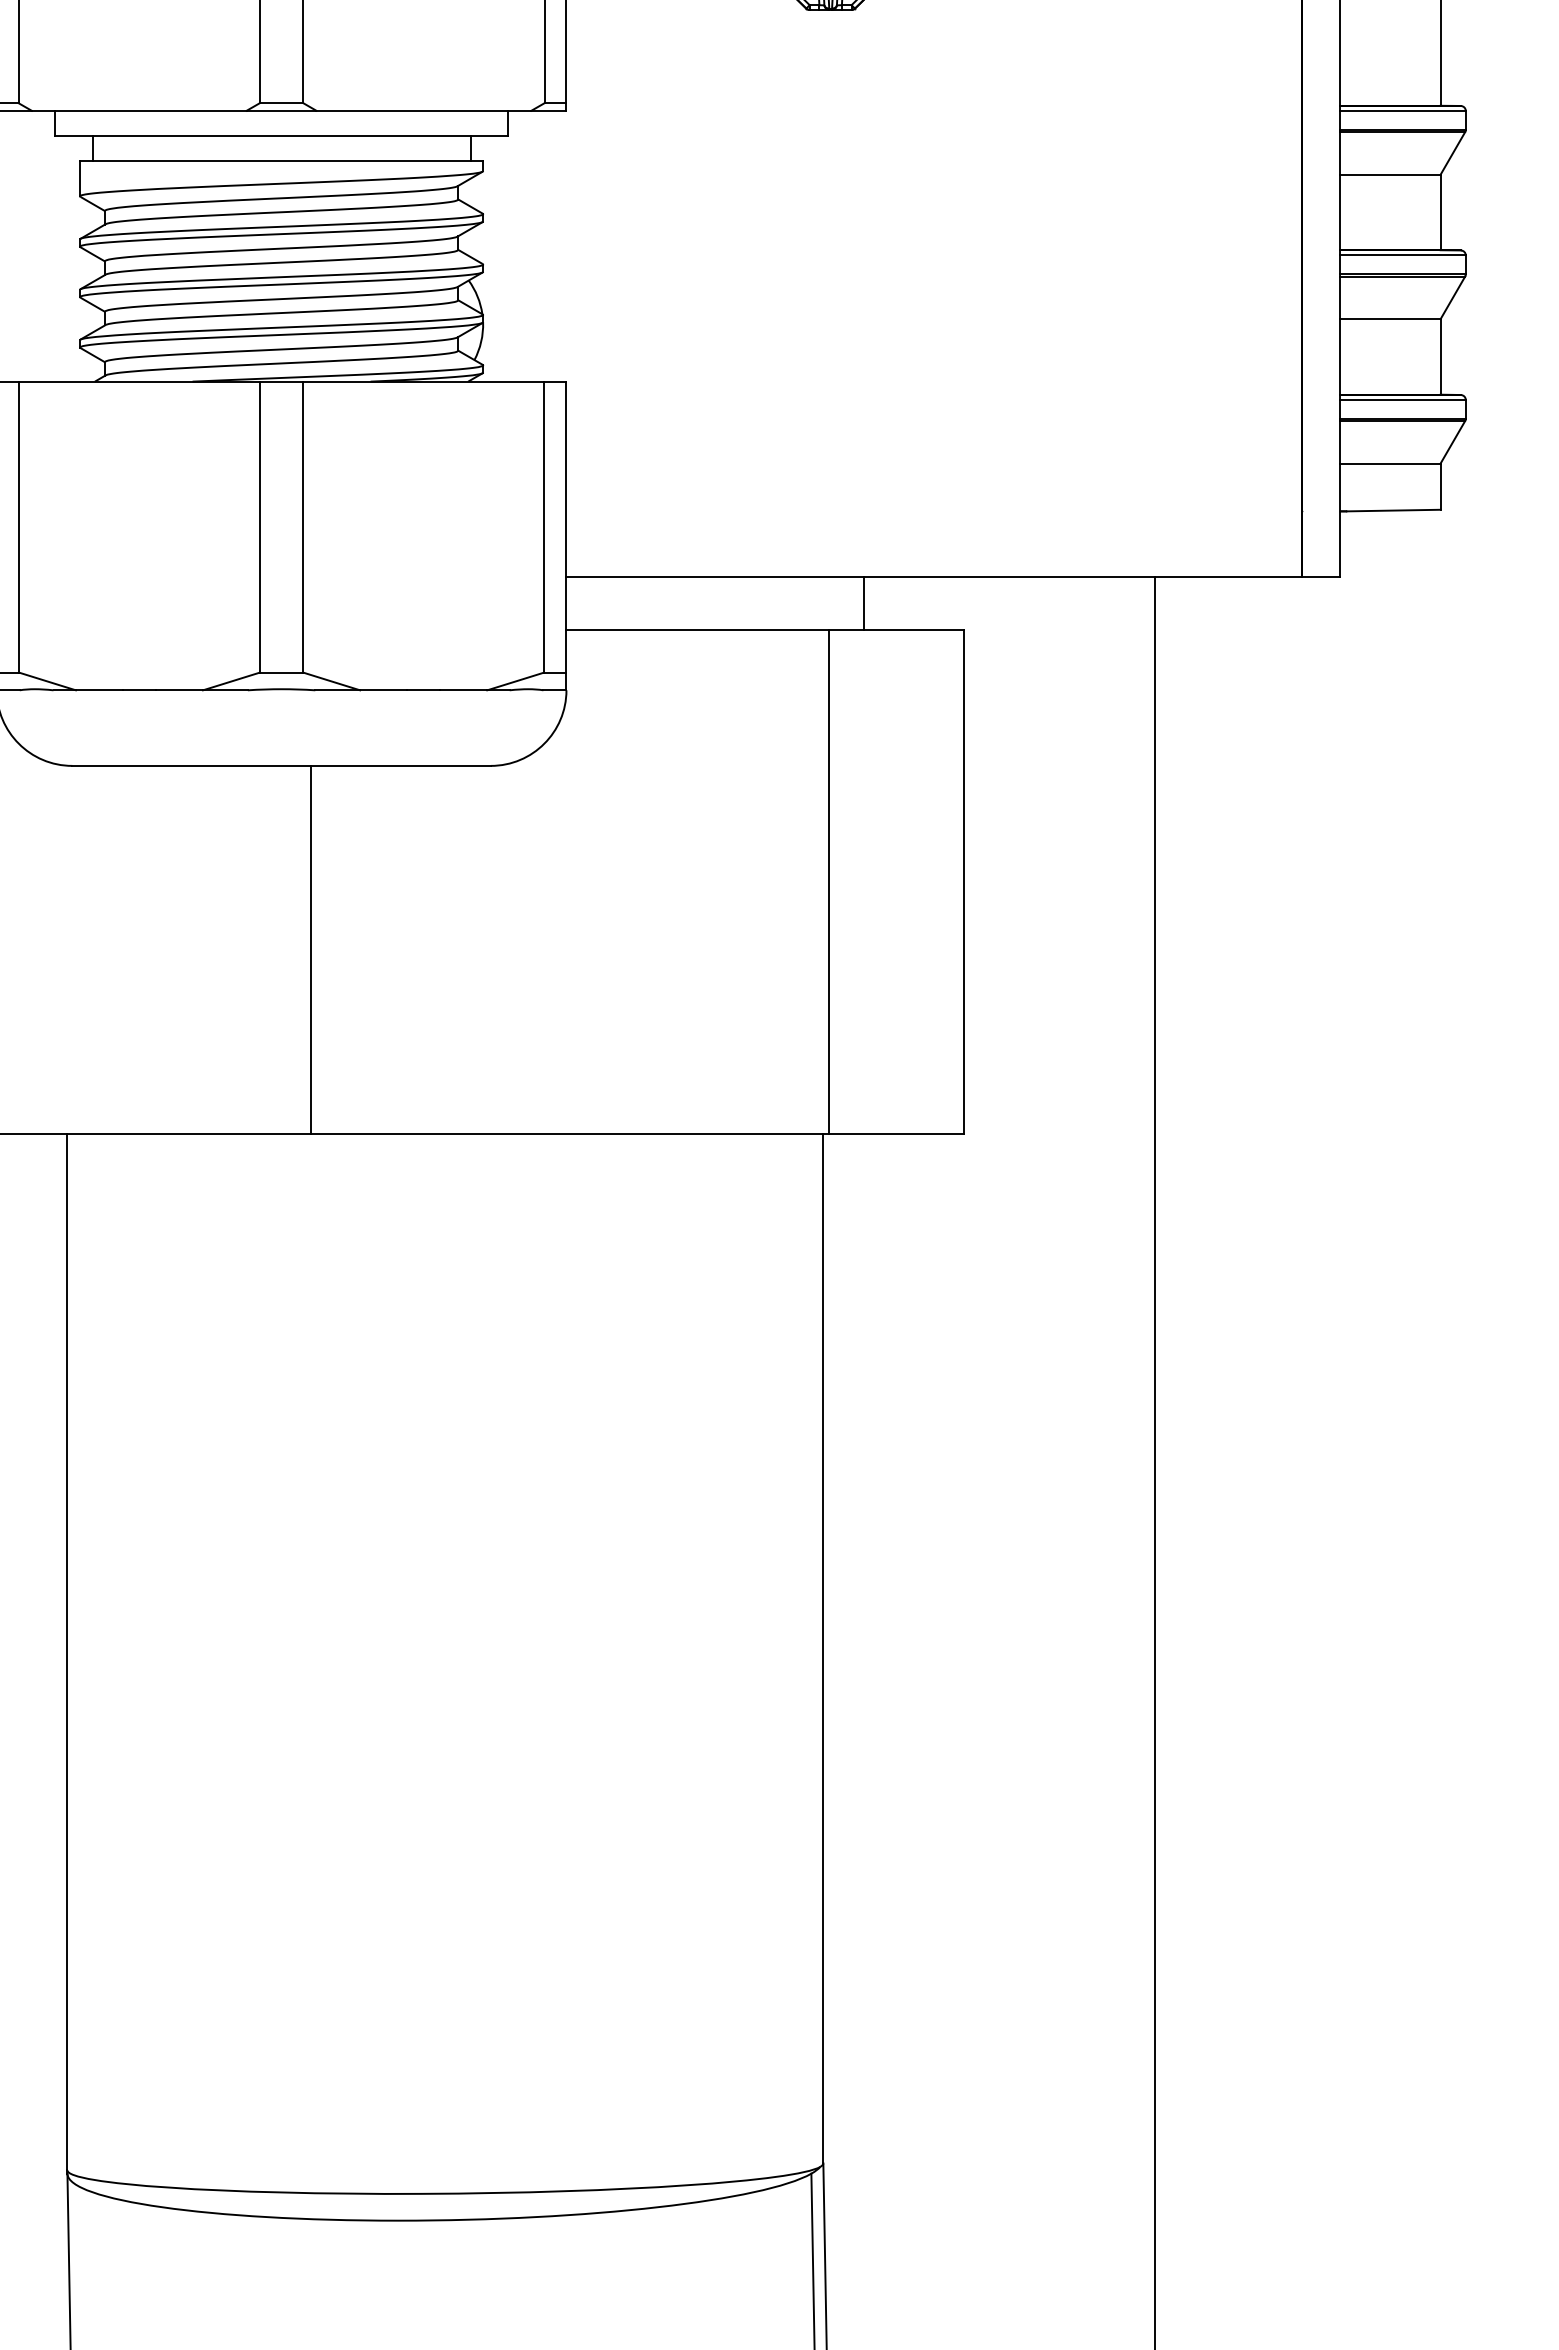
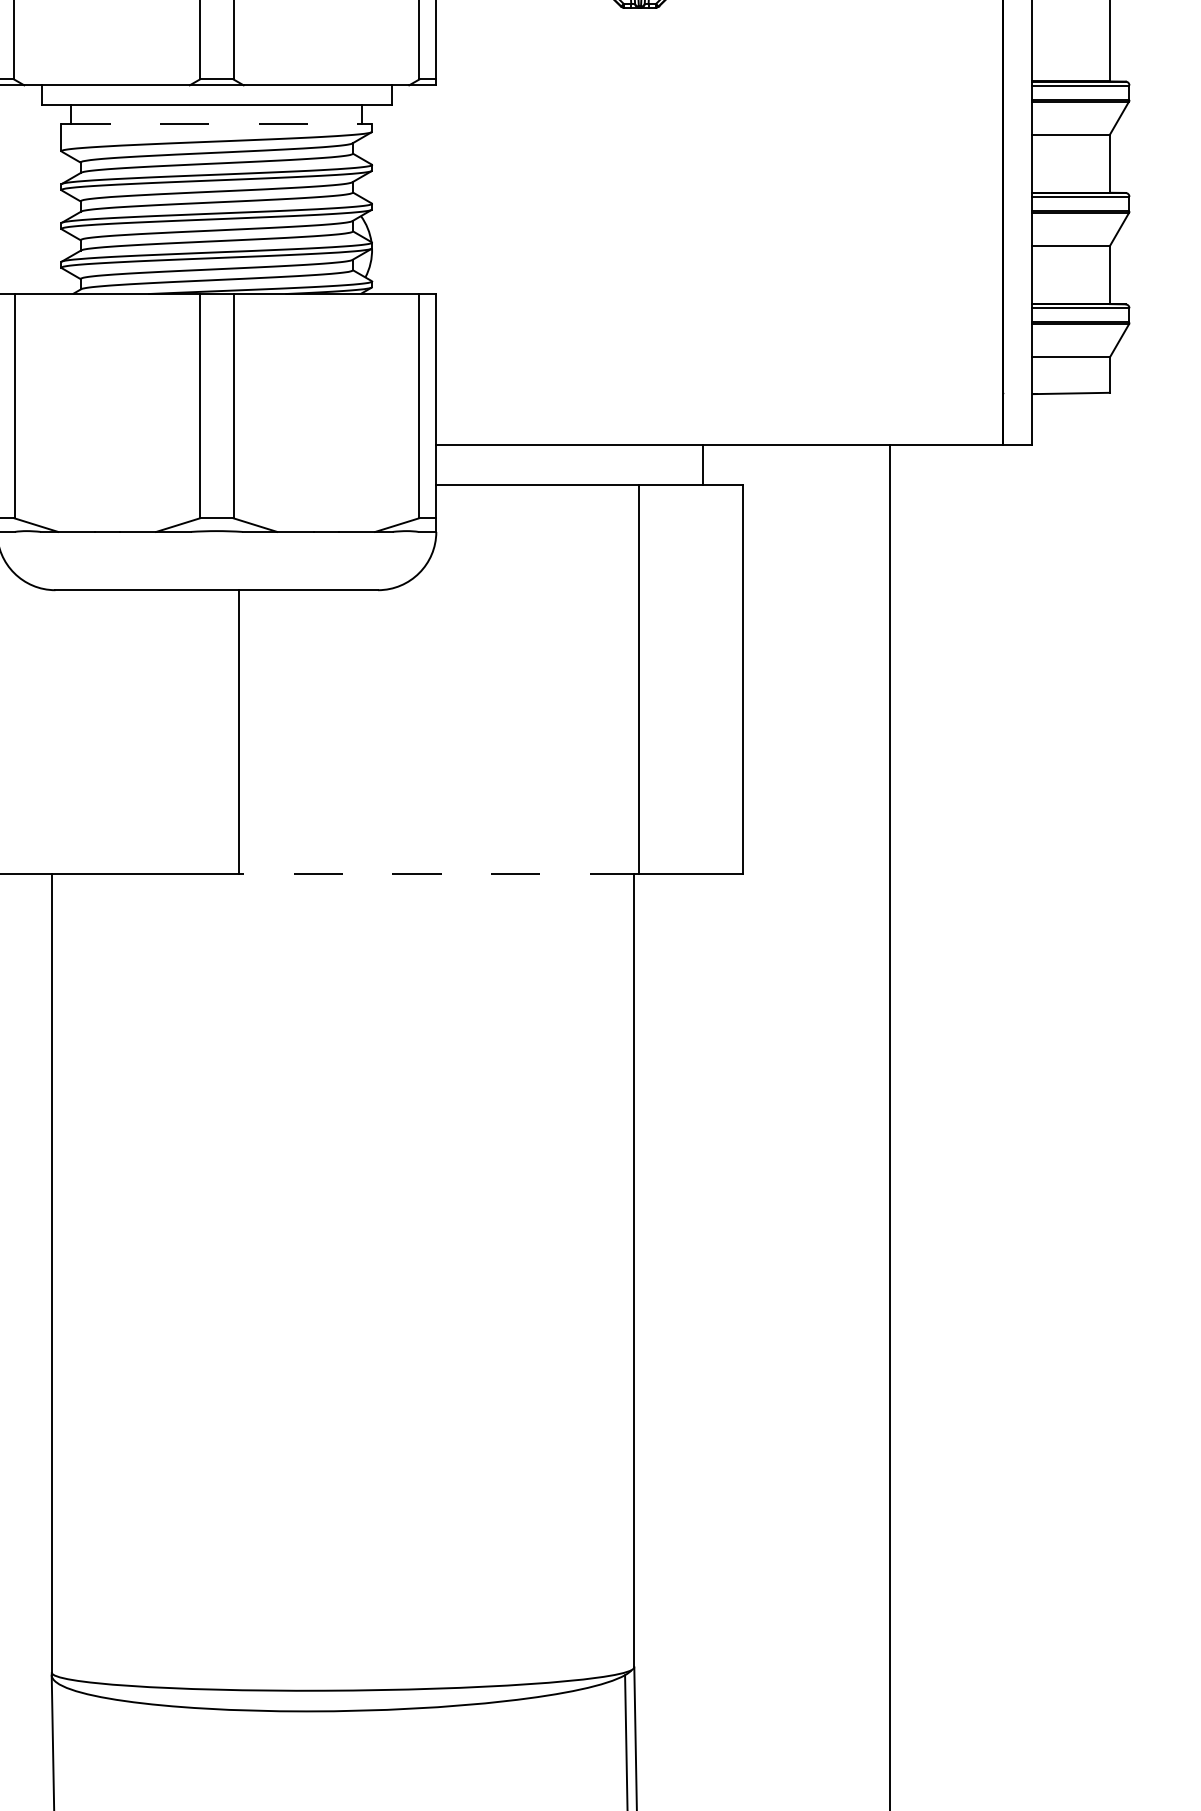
line: (281, 161) -> (216, 124), solid -> dashed
line: (864, 602) -> (703, 464), moved
line: (569, 1133) -> (438, 873), solid -> dashed

